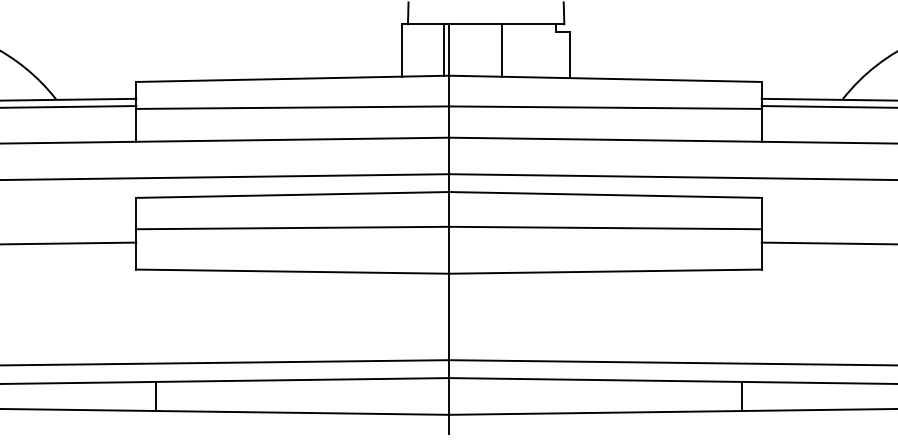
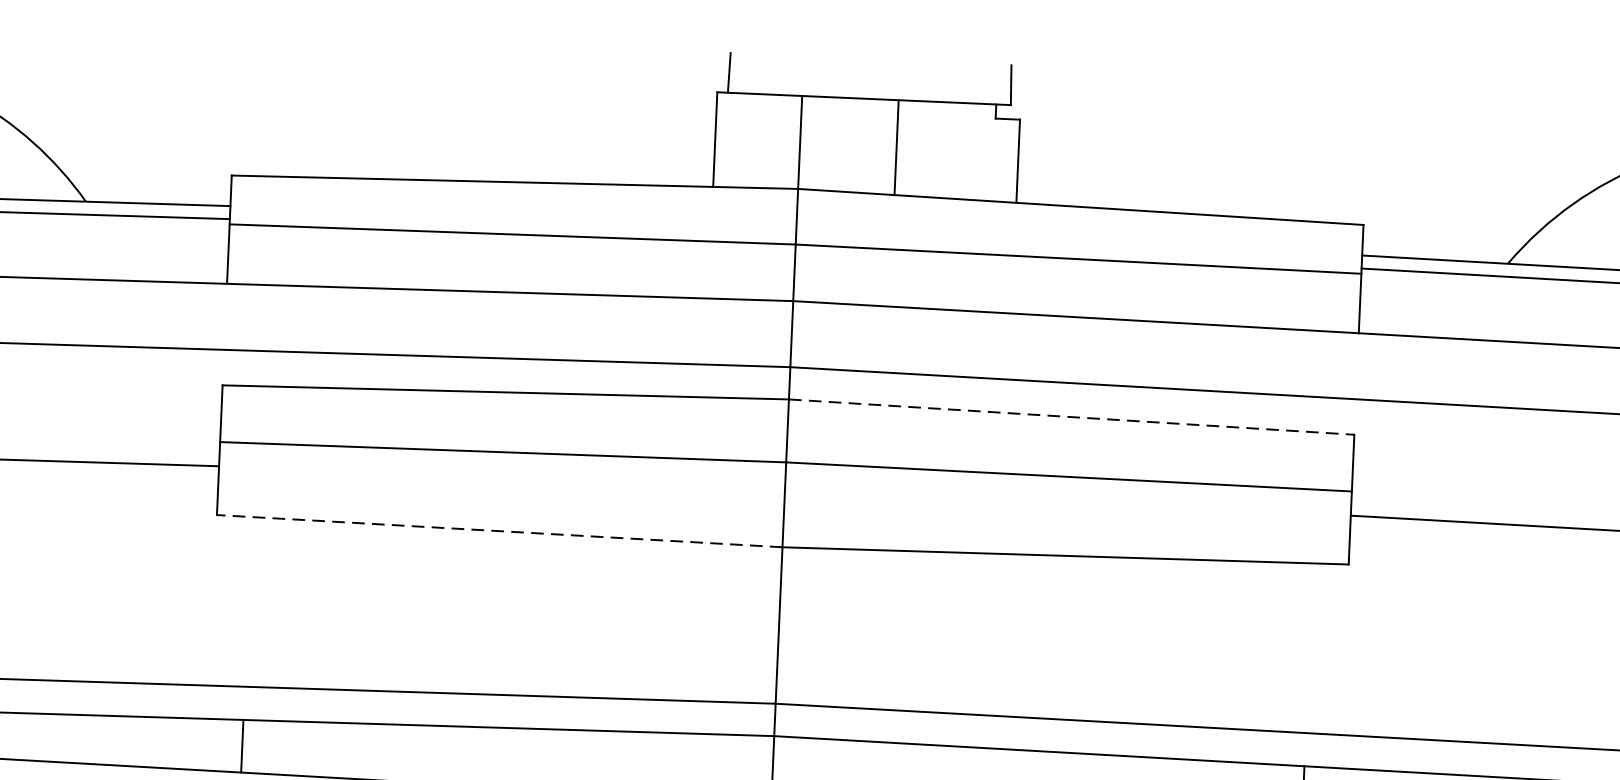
line: (443, 49) -> (790, 141), removed
line: (605, 194) -> (1071, 416), solid -> dashed
line: (292, 271) -> (499, 530), solid -> dashed

